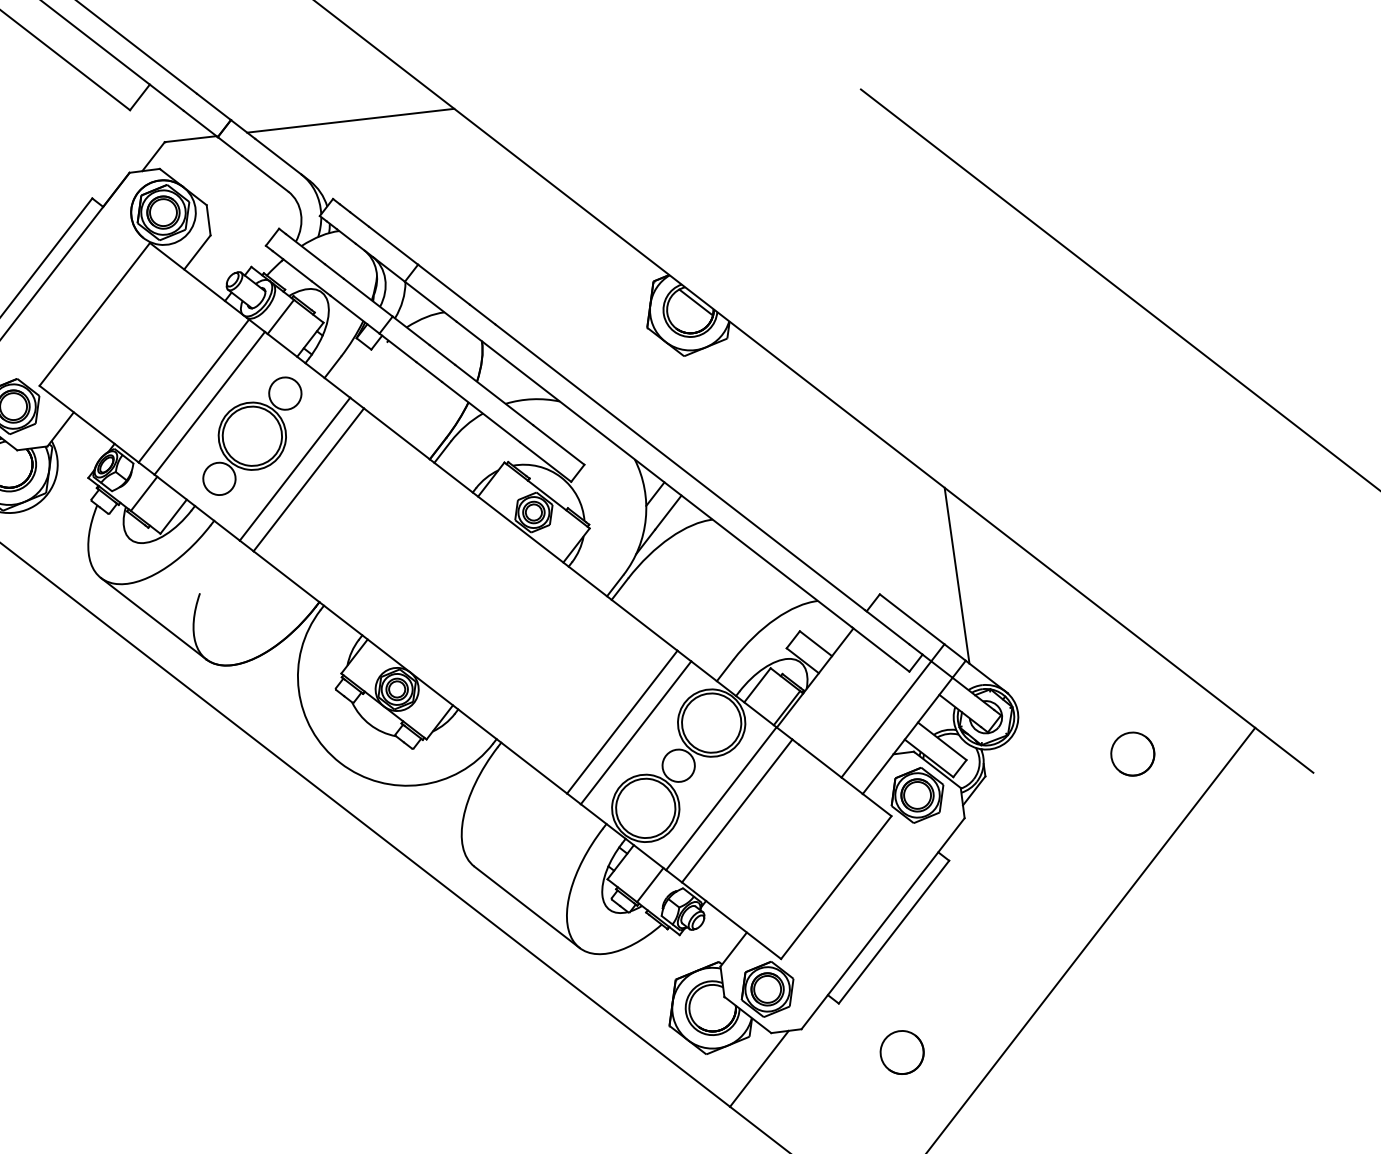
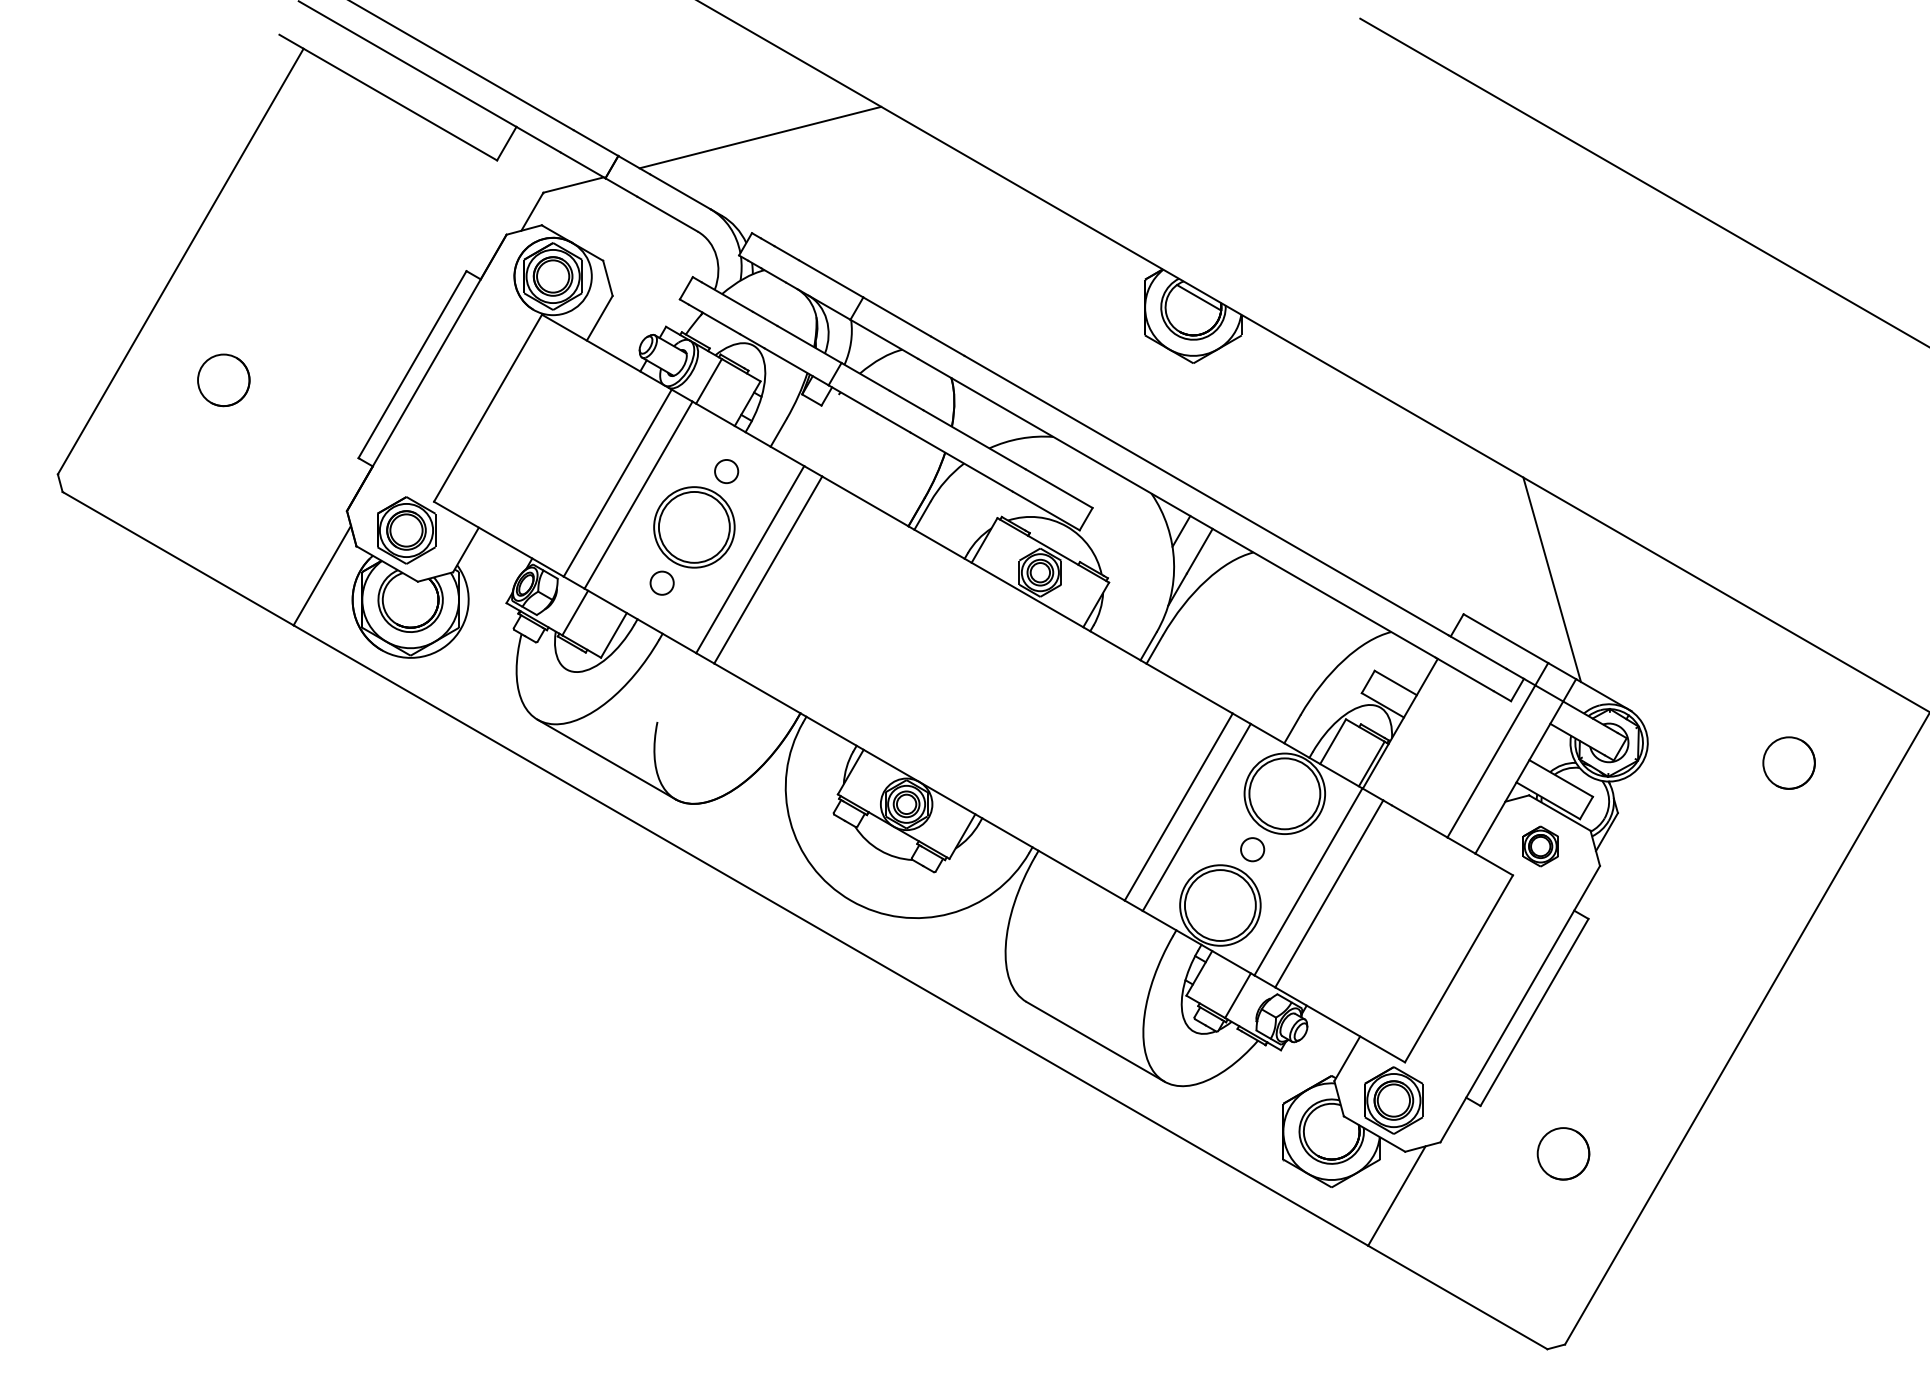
circle: (285, 393) -> (726, 471), size x0.6
circle: (218, 478) -> (661, 582), size x0.6
circle: (678, 765) -> (1252, 849), size x0.6
part: (917, 795) -> (1540, 846), size x0.6

